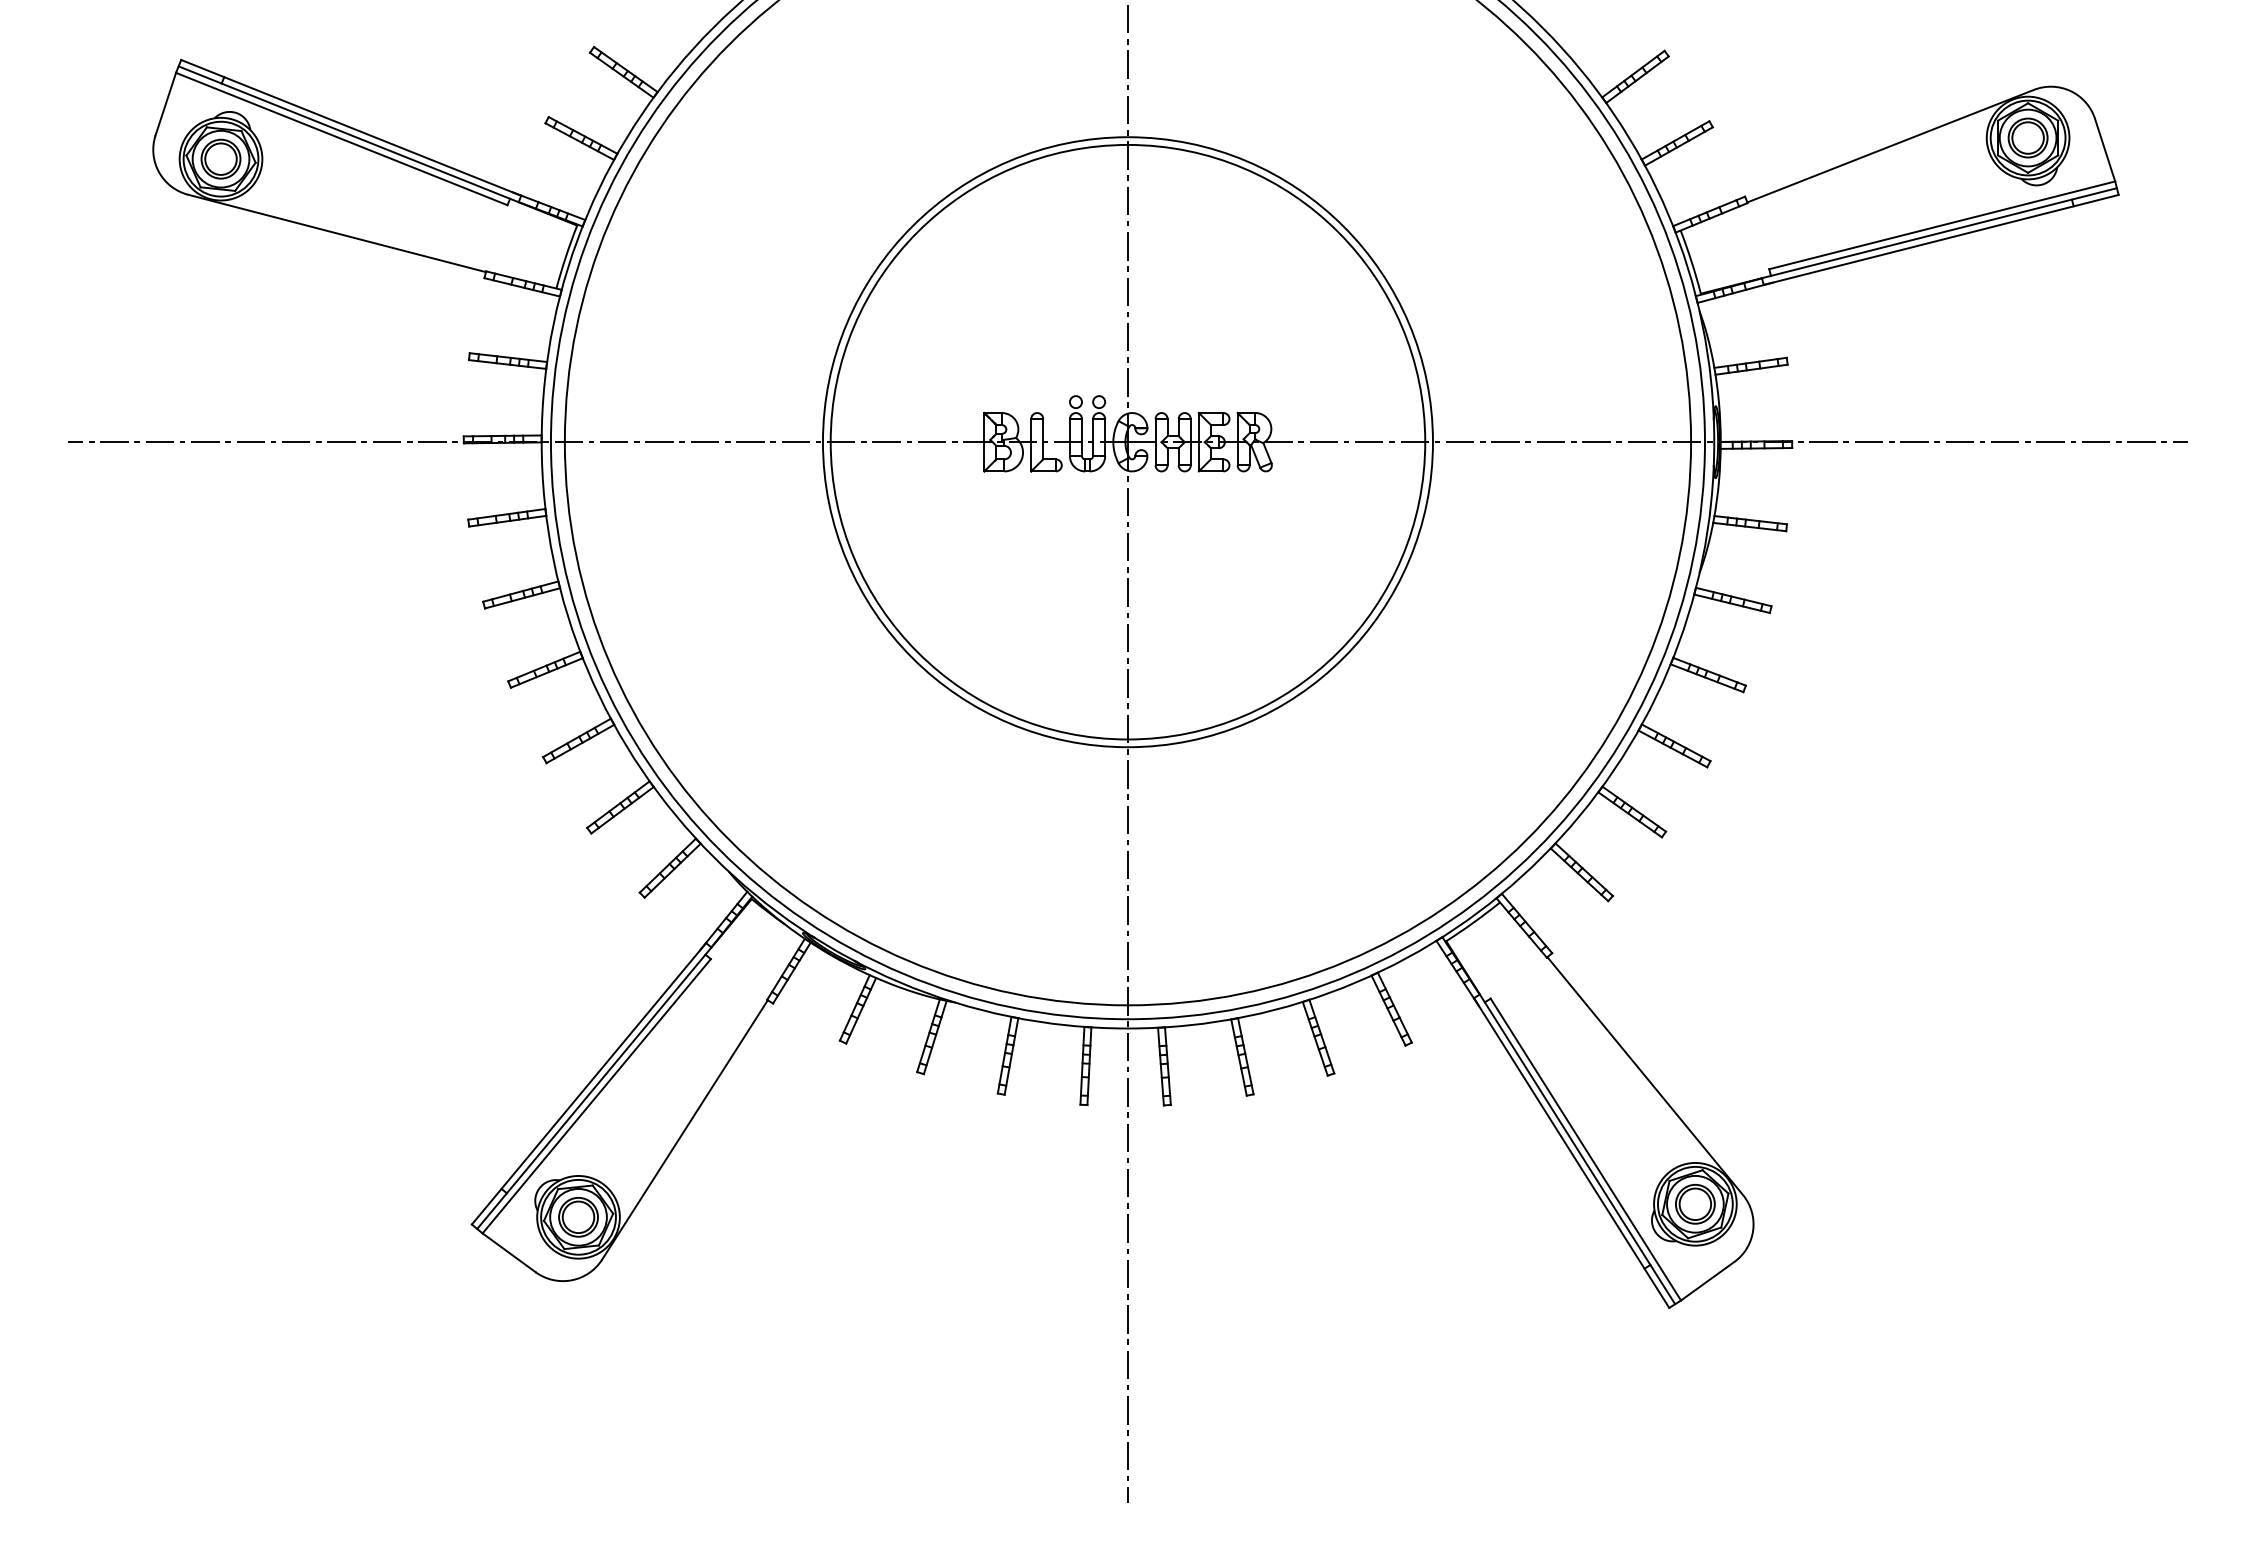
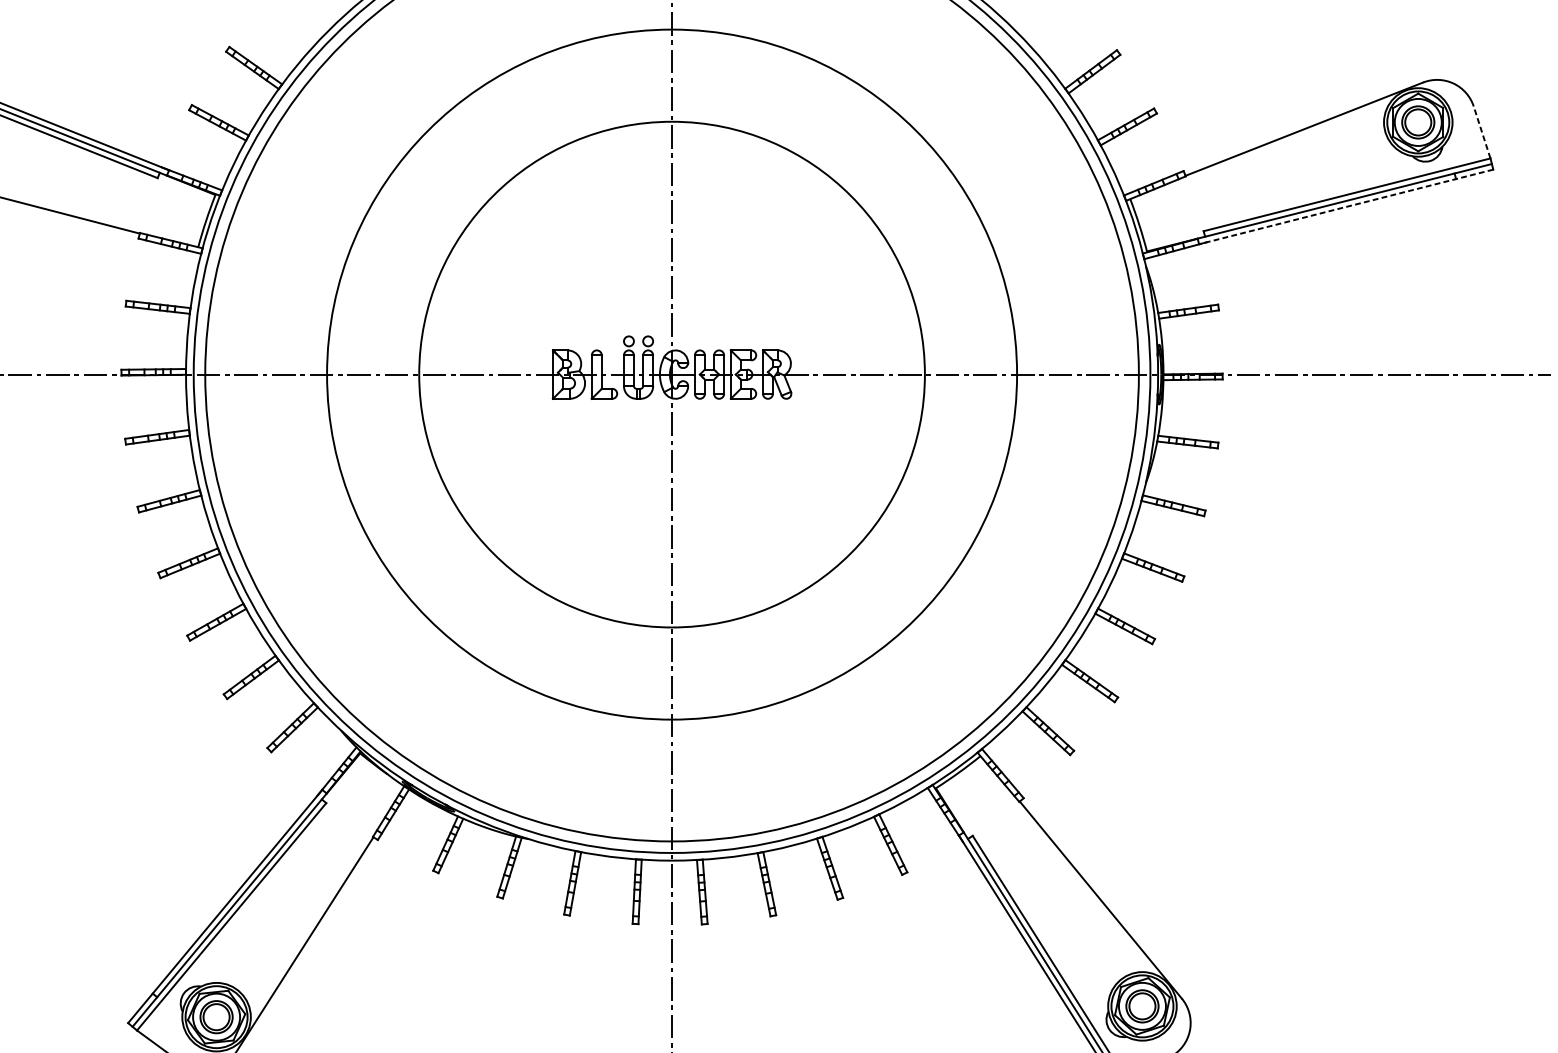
line: (2105, 150) -> (1482, 132), solid -> dashed
line: (1940, 240) -> (1345, 207), solid -> dashed
circle: (1127, 441) -> (671, 374), size x1.4

